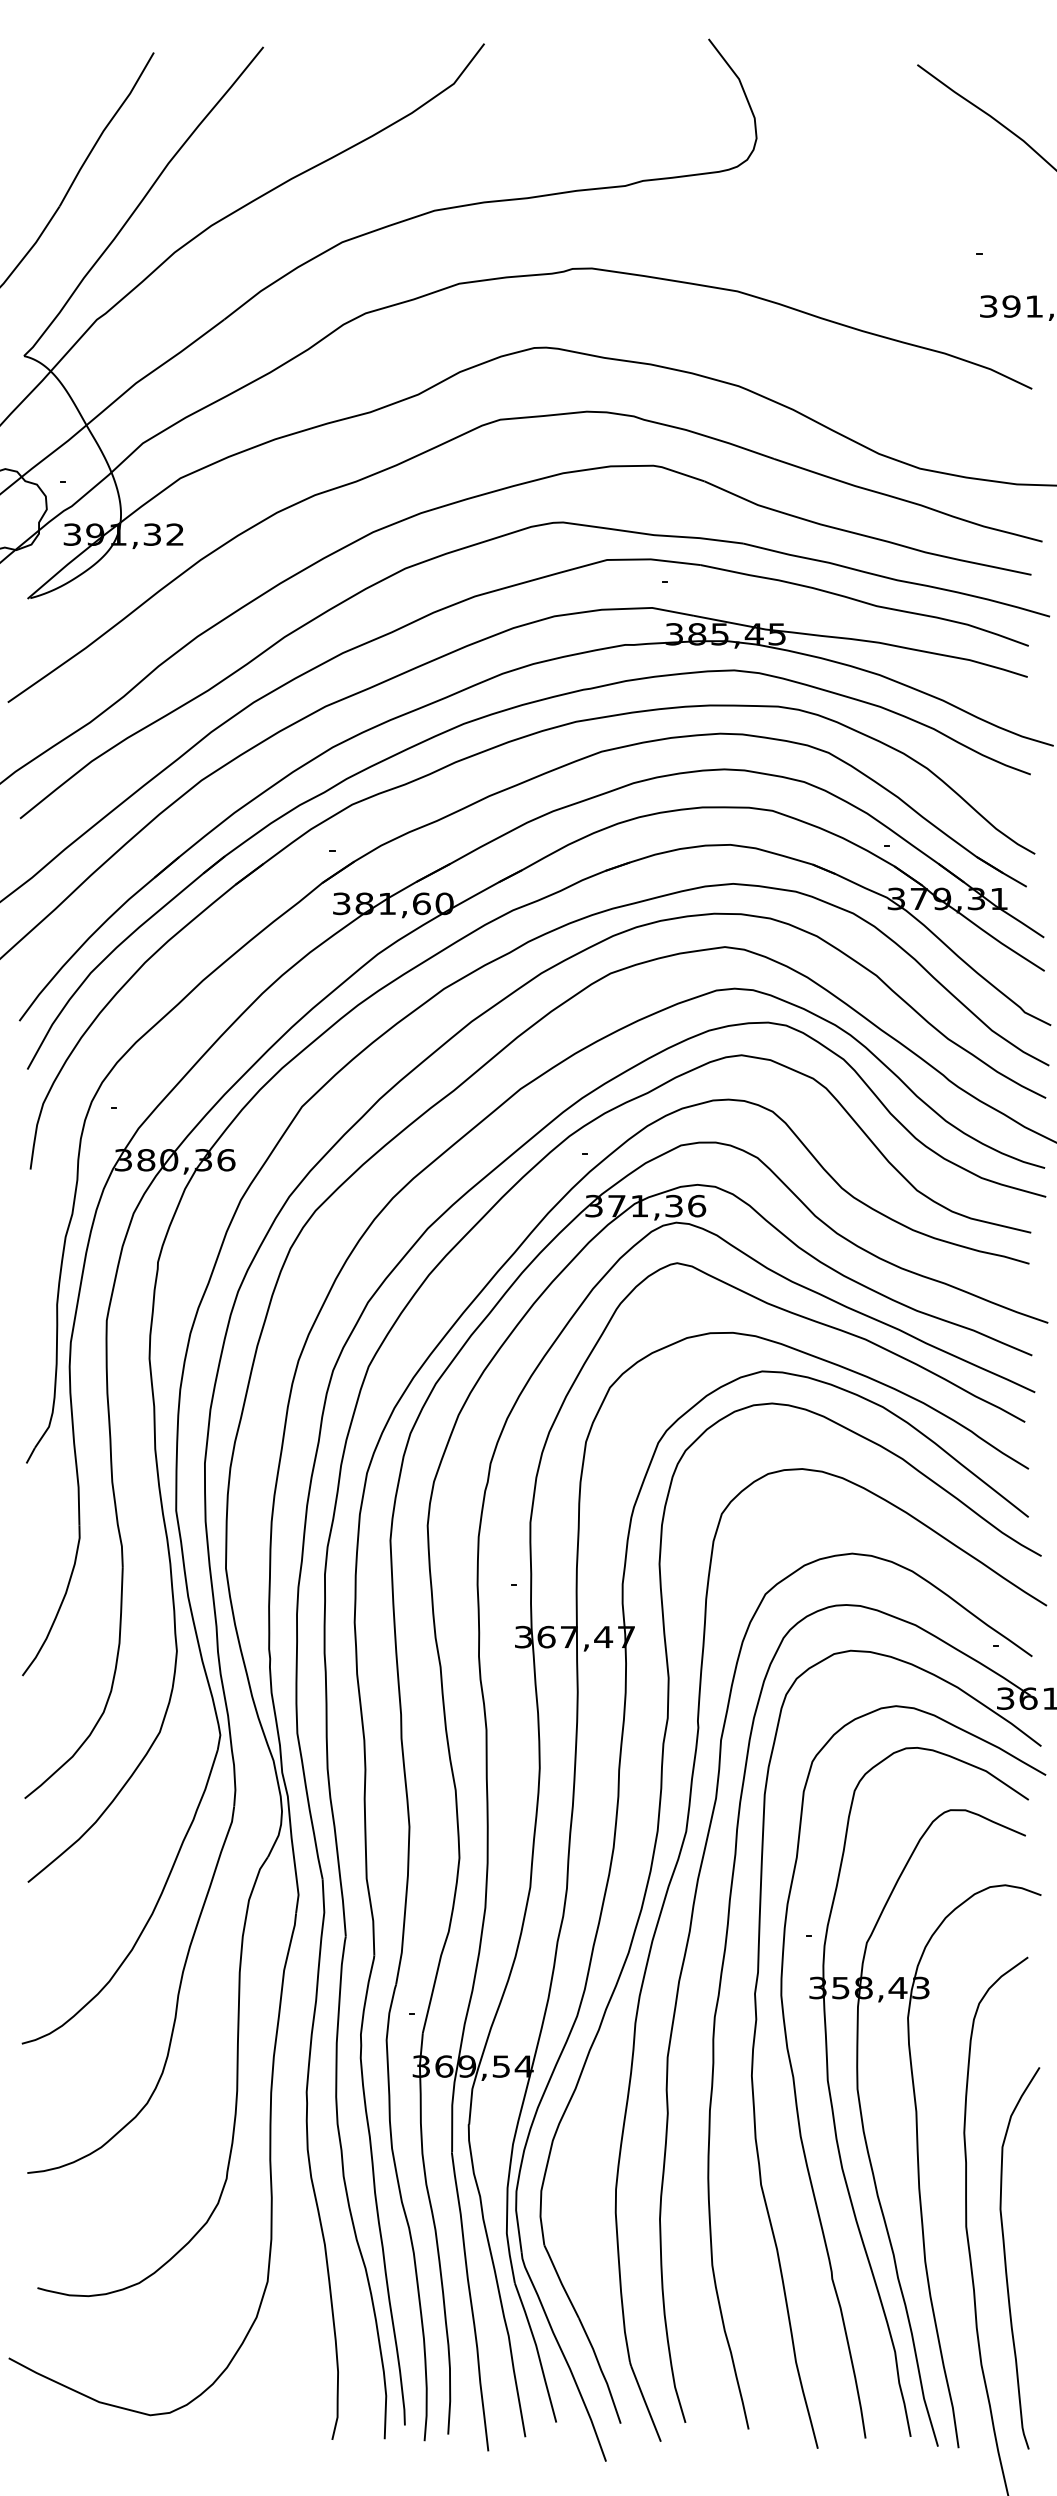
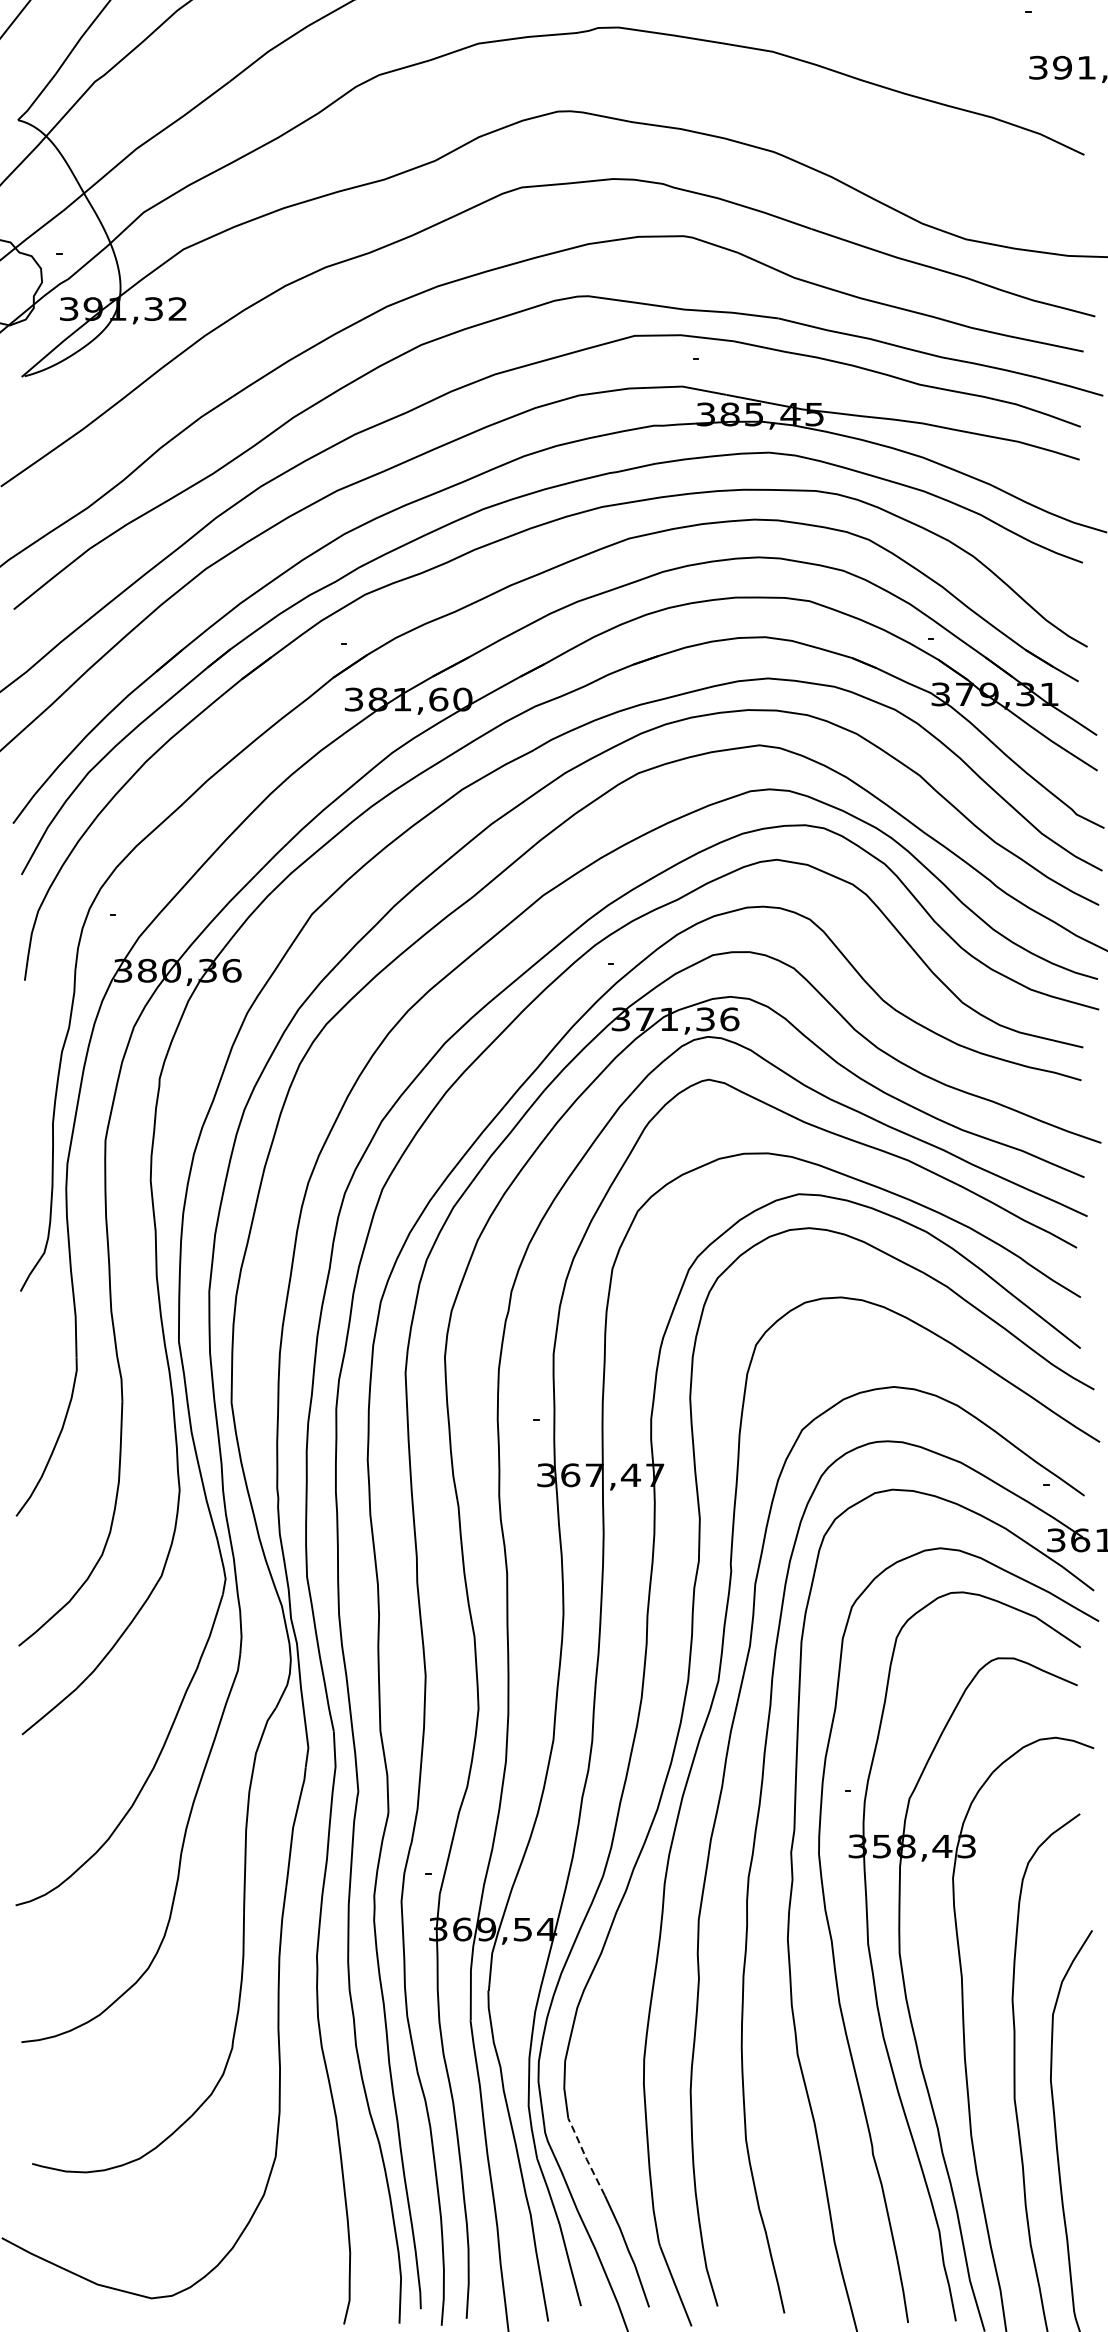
line: (561, 2282) -> (586, 2157), solid -> dashed

